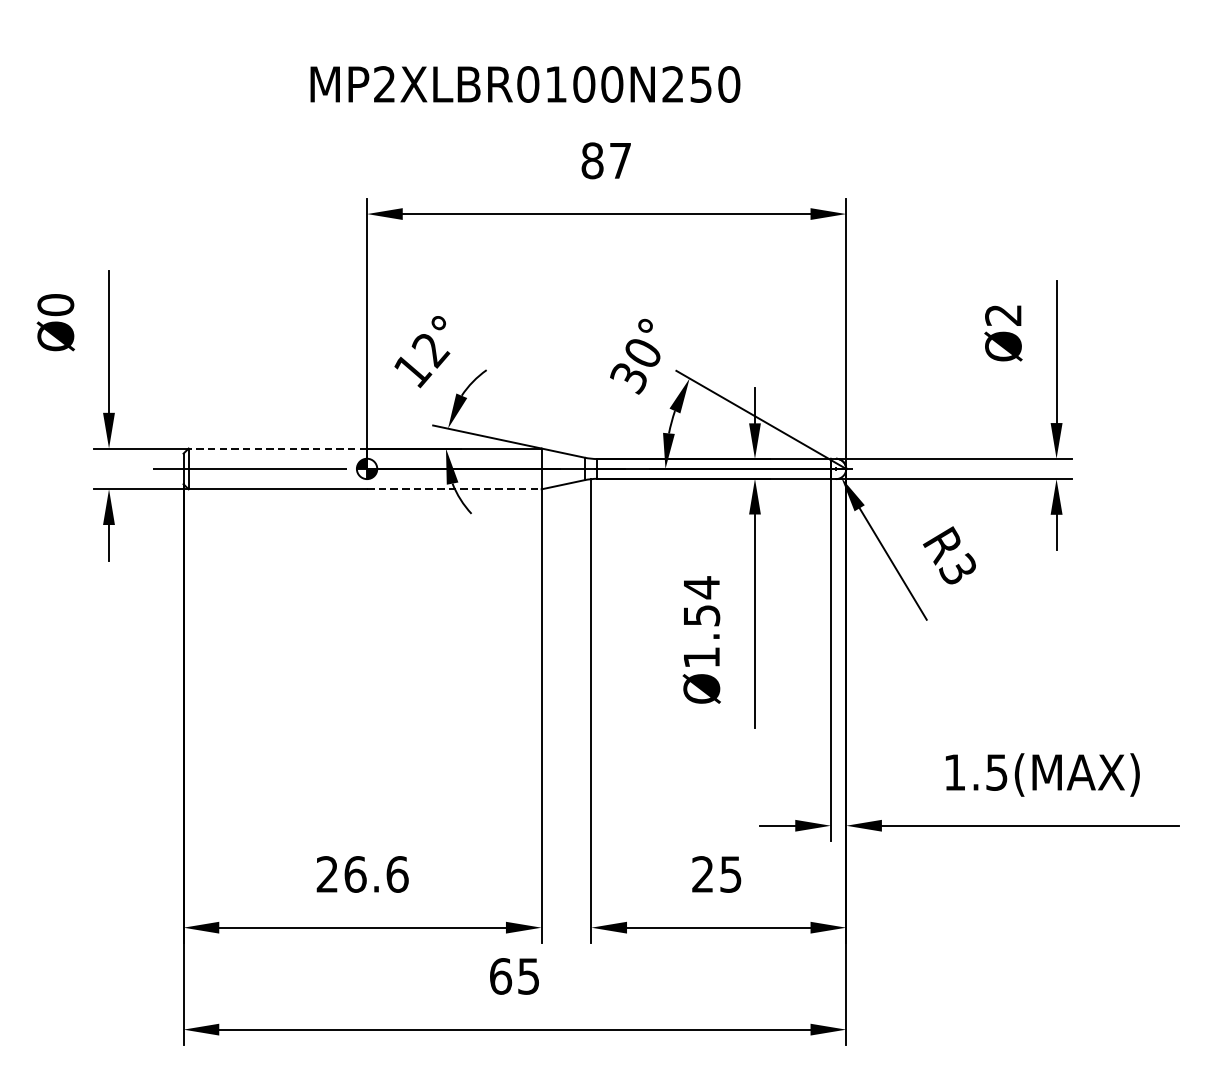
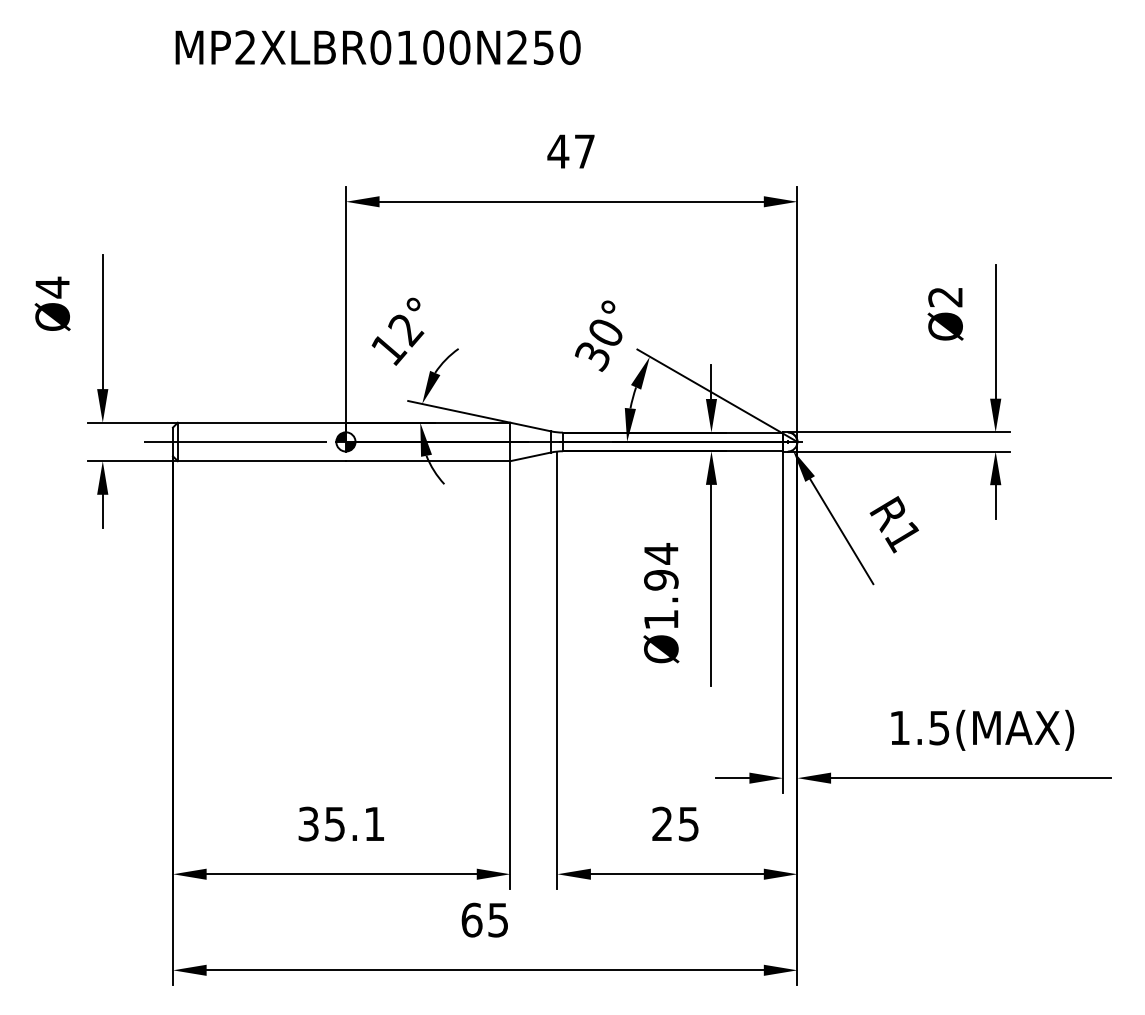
text: (524, 84) -> (377, 47), moved
text: (592, 160) -> (558, 151), 87 -> 47
text: (55, 305) -> (52, 287), Ø0 -> Ø4
line: (277, 448) -> (261, 422), dashed -> solid
line: (454, 489) -> (428, 461), dashed -> solid
text: (956, 570) -> (901, 537), R3 -> R1
text: (701, 615) -> (661, 580), Ø1.54 -> Ø1.94
text: (362, 873) -> (341, 823), 26.6 -> 35.1

